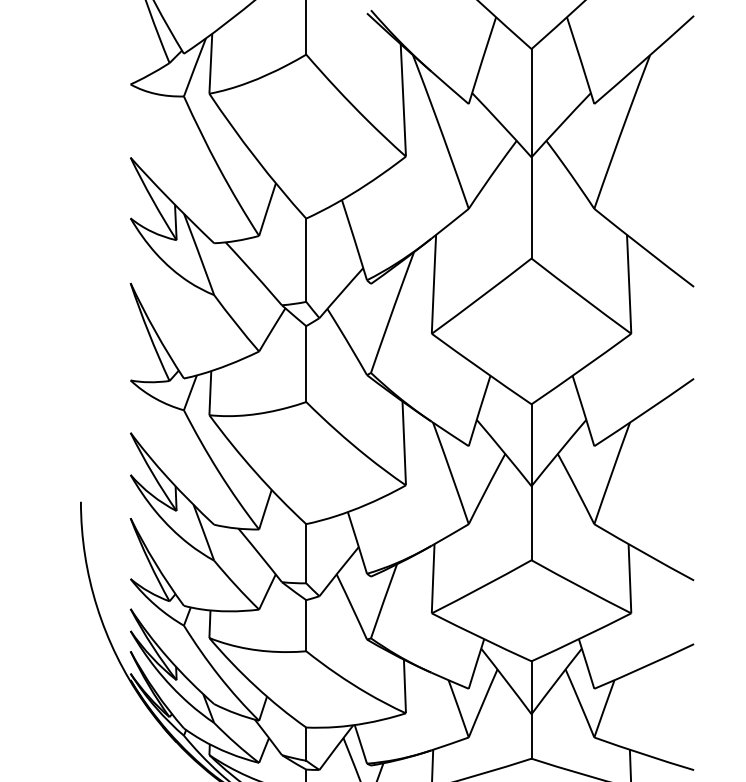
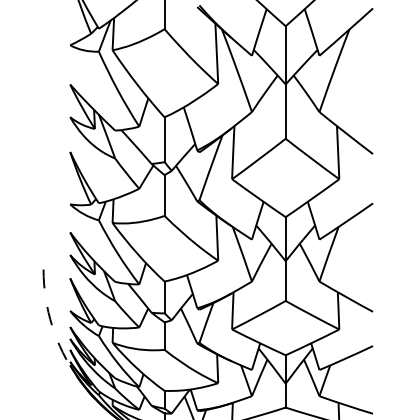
arc: (97, 607) -> (52, 326), solid -> dashed

